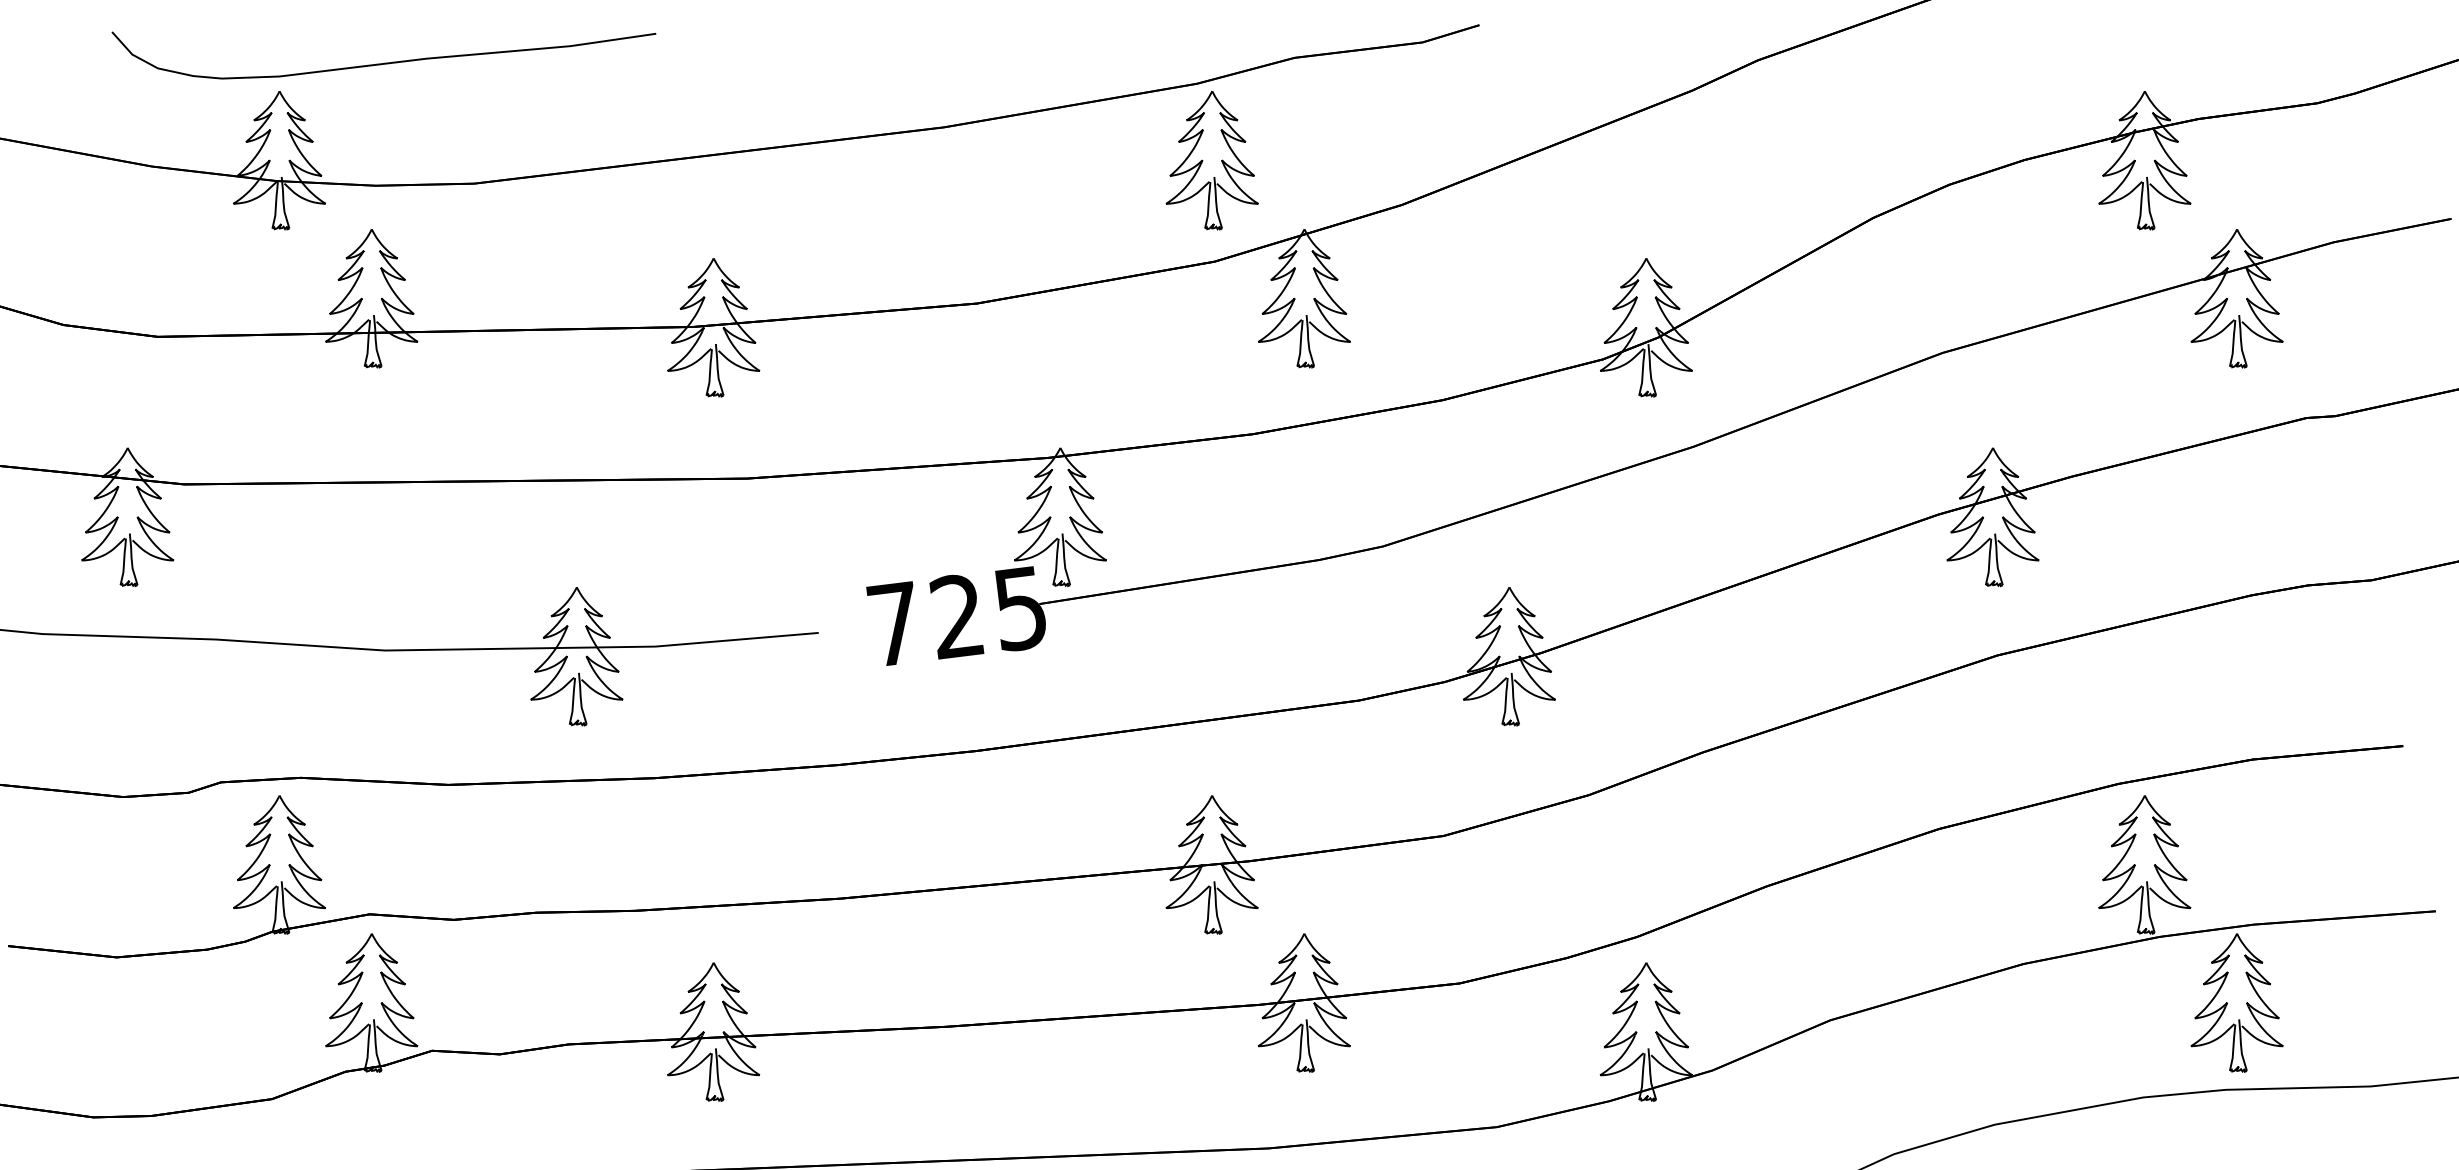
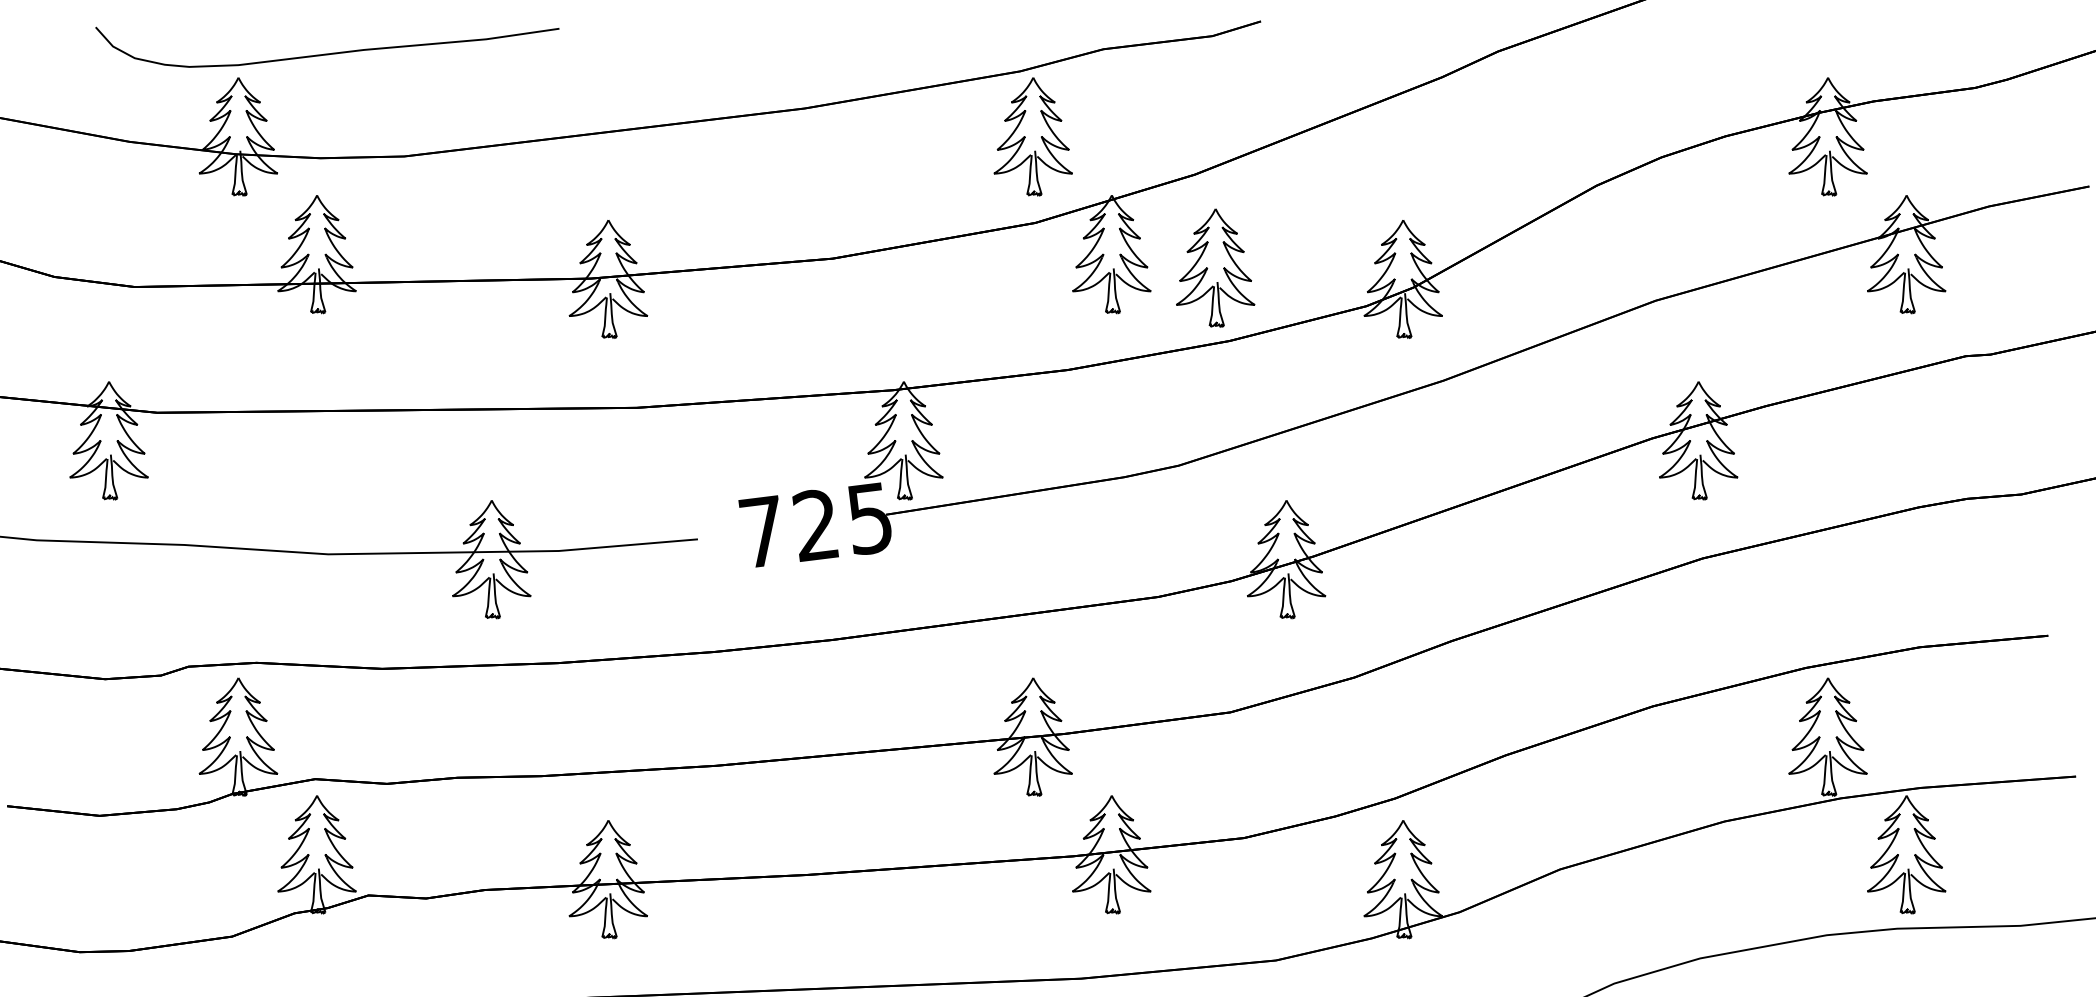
part: (1425, 314) -> (1215, 267), added

